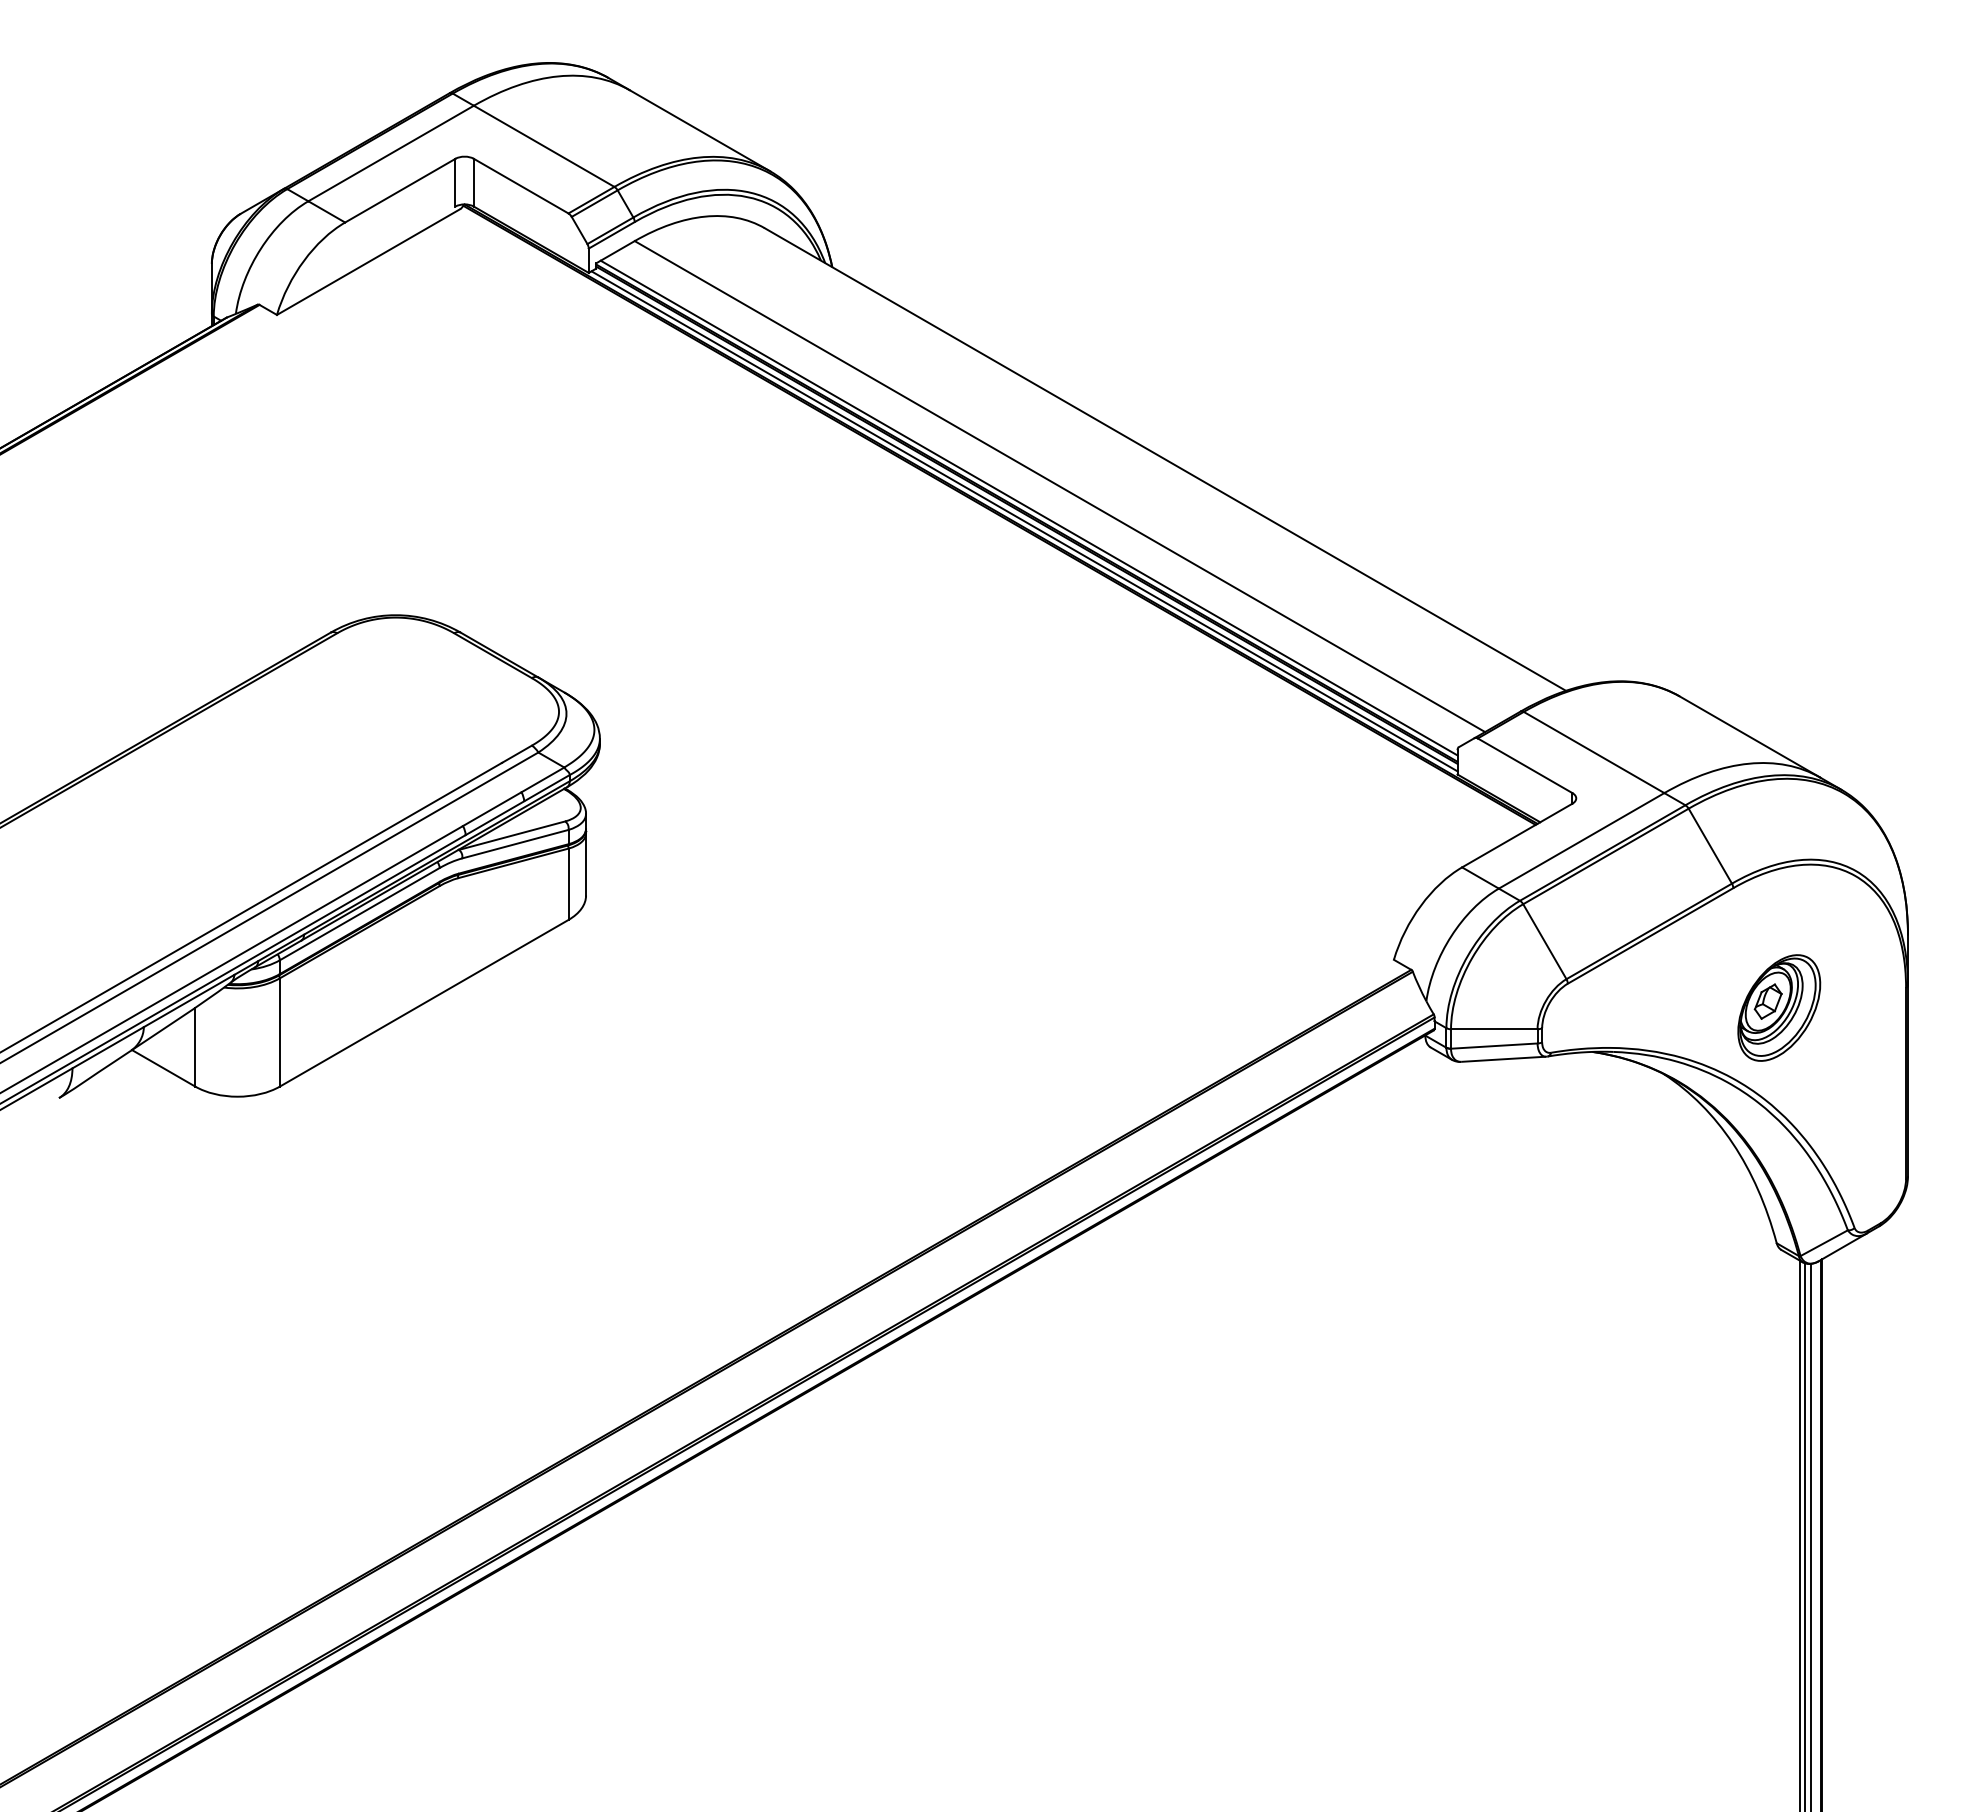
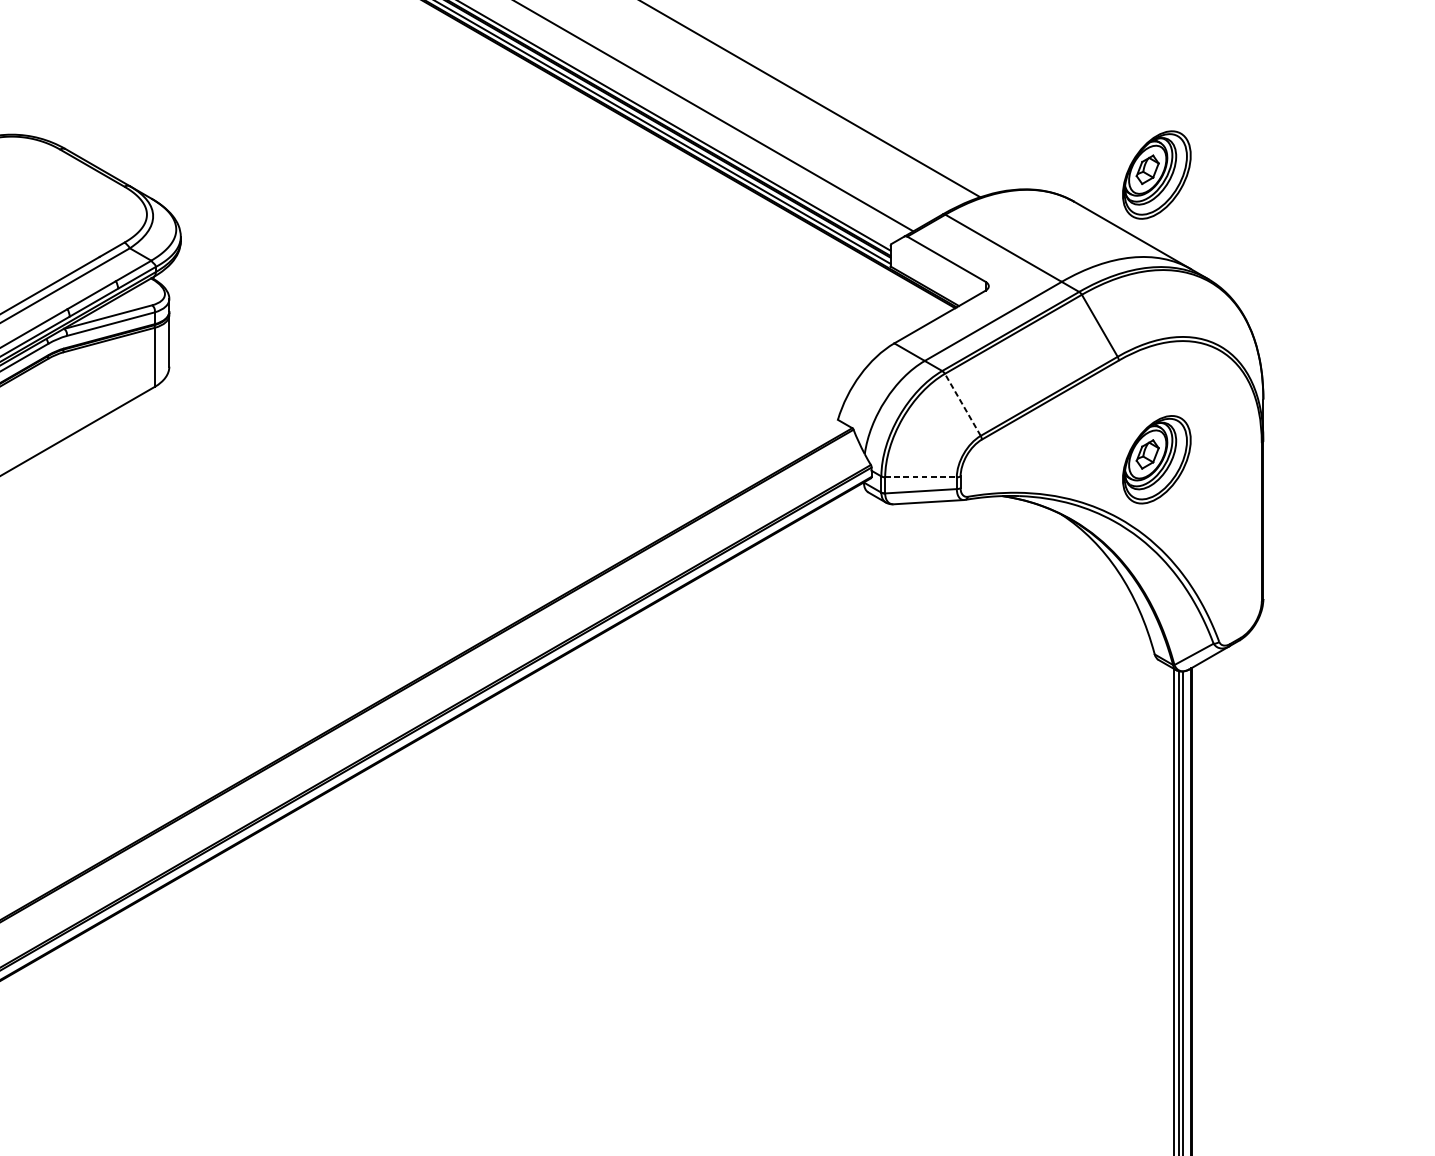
part: (1779, 663) -> (1157, 174), added
line: (1544, 941) -> (962, 404), solid -> dashed
line: (1494, 1029) -> (921, 477), solid -> dashed

